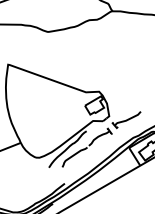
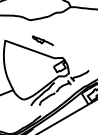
part: (67, 64) -> (42, 40), added

